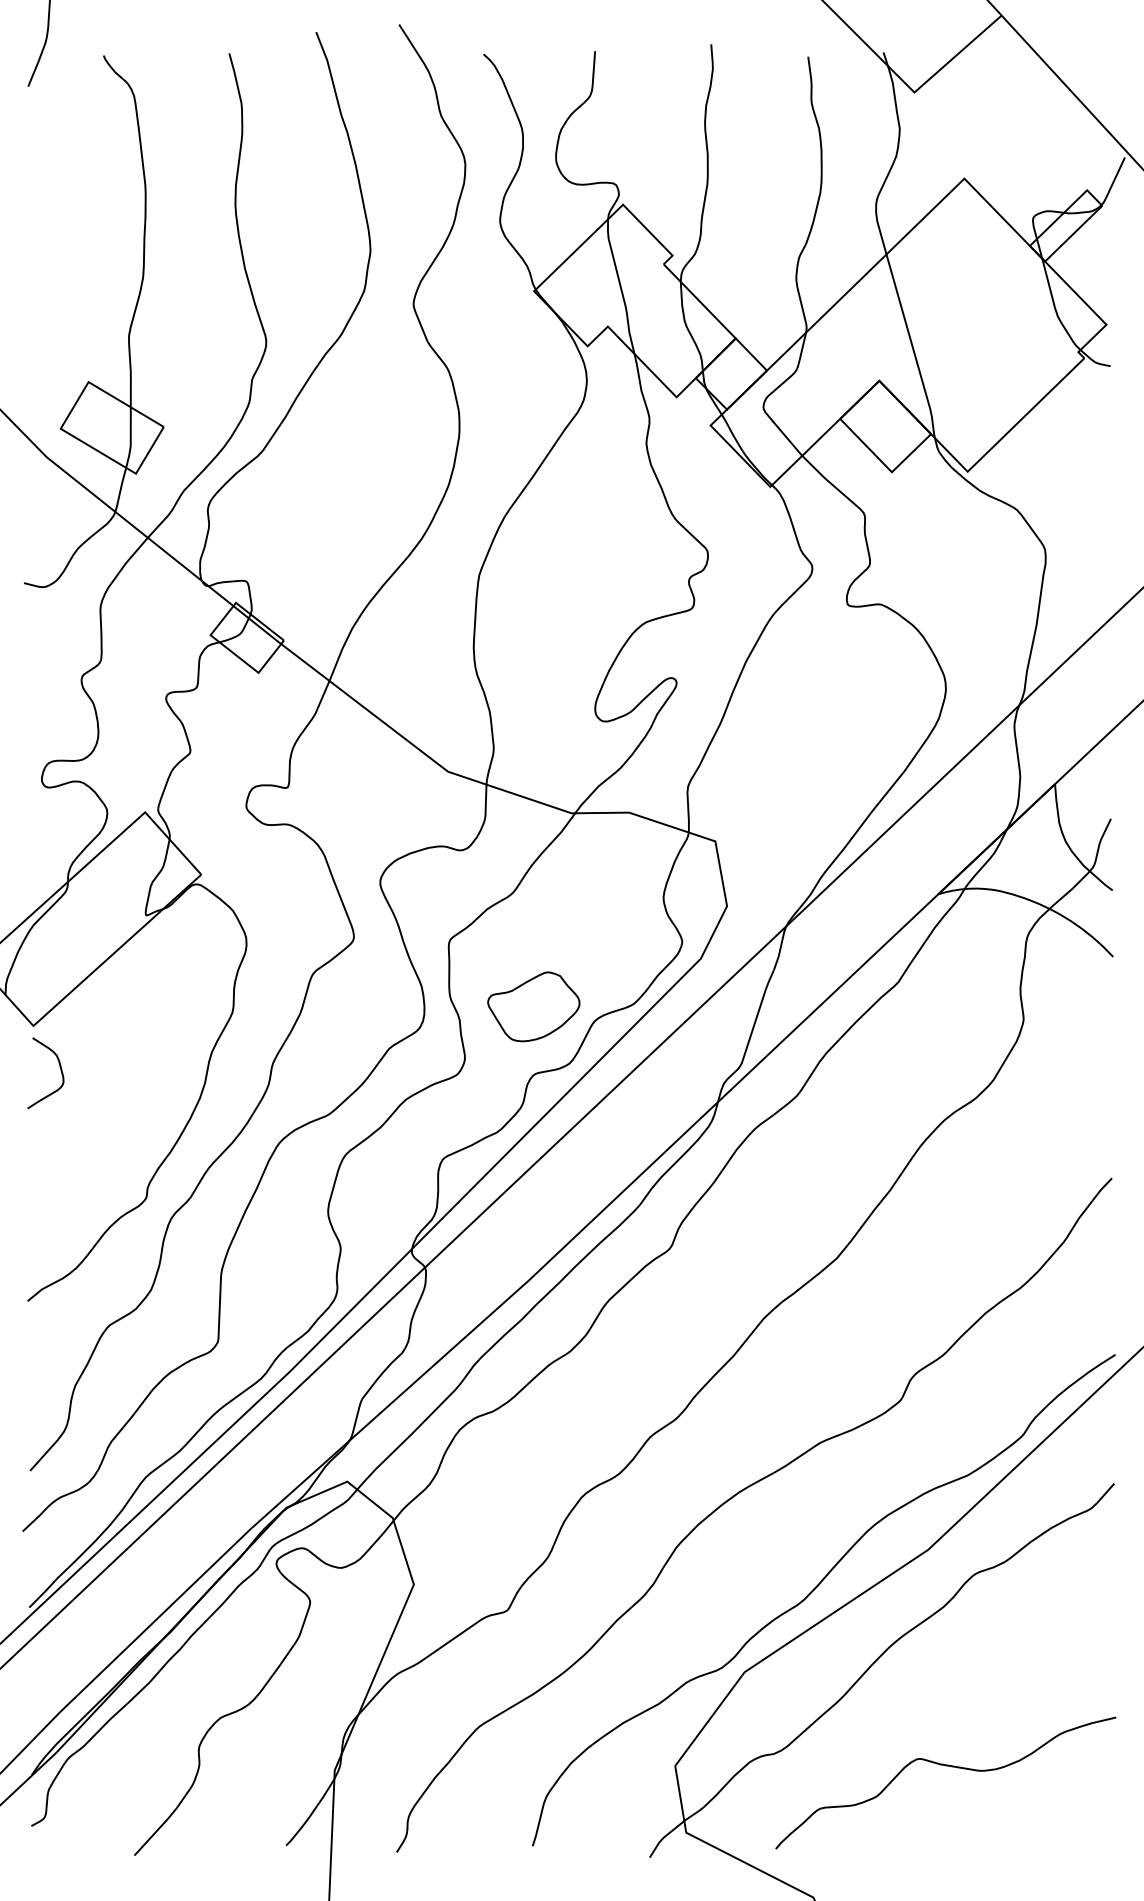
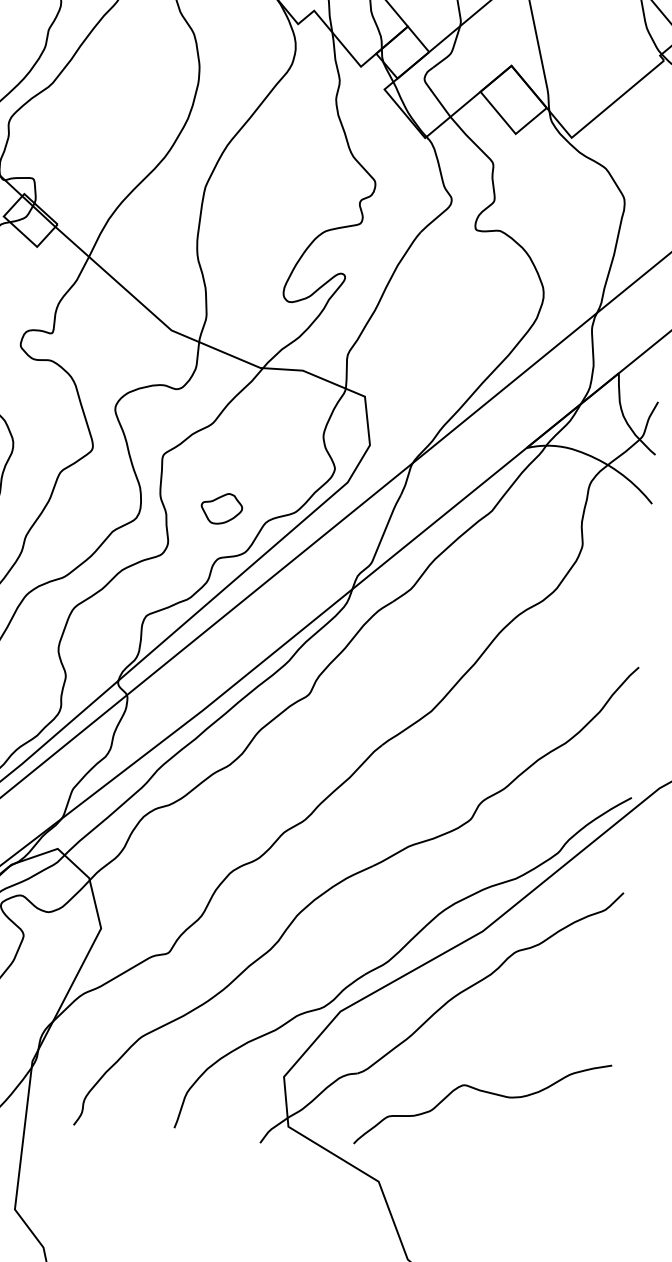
part: (533, 1006) -> (221, 508), size x0.6

